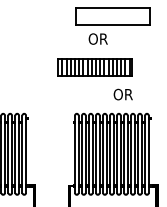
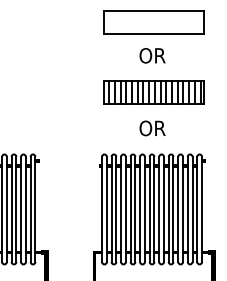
text: (97, 38) -> (151, 54), moved
part: (94, 67) -> (152, 91), moved
text: (122, 94) -> (151, 128), moved

